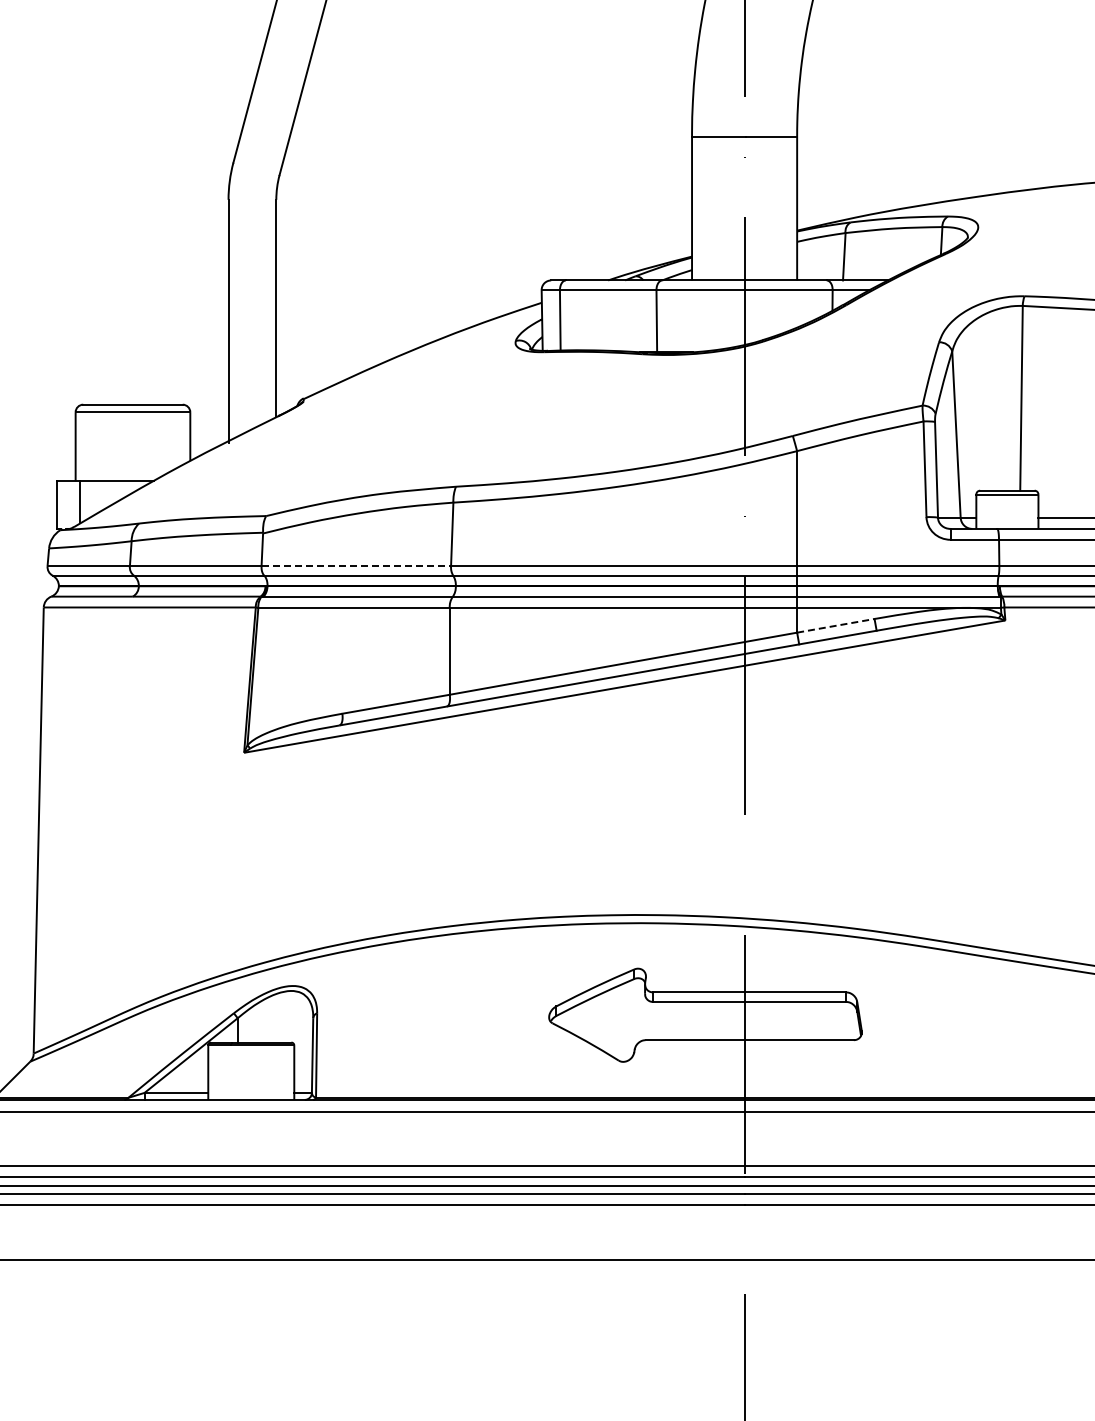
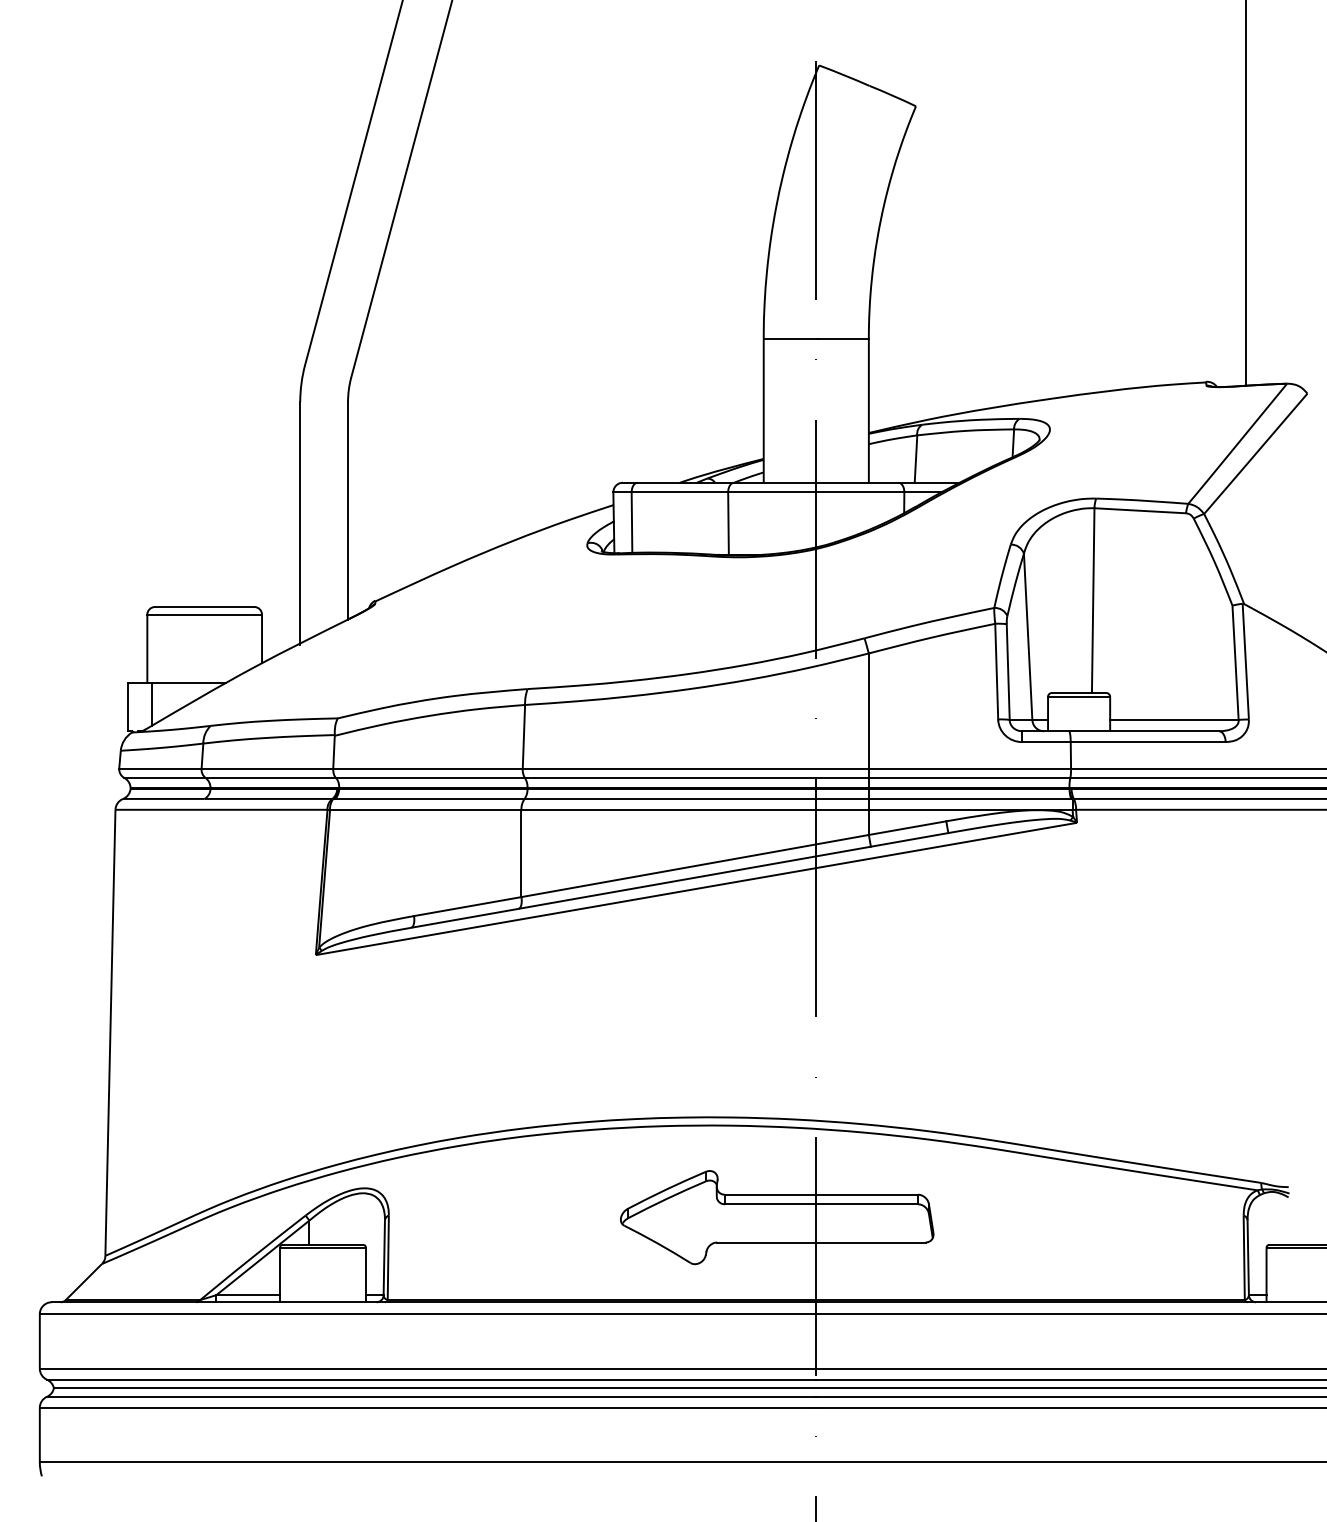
line: (356, 566) -> (428, 768), dashed -> solid
line: (836, 626) -> (908, 828), dashed -> solid

